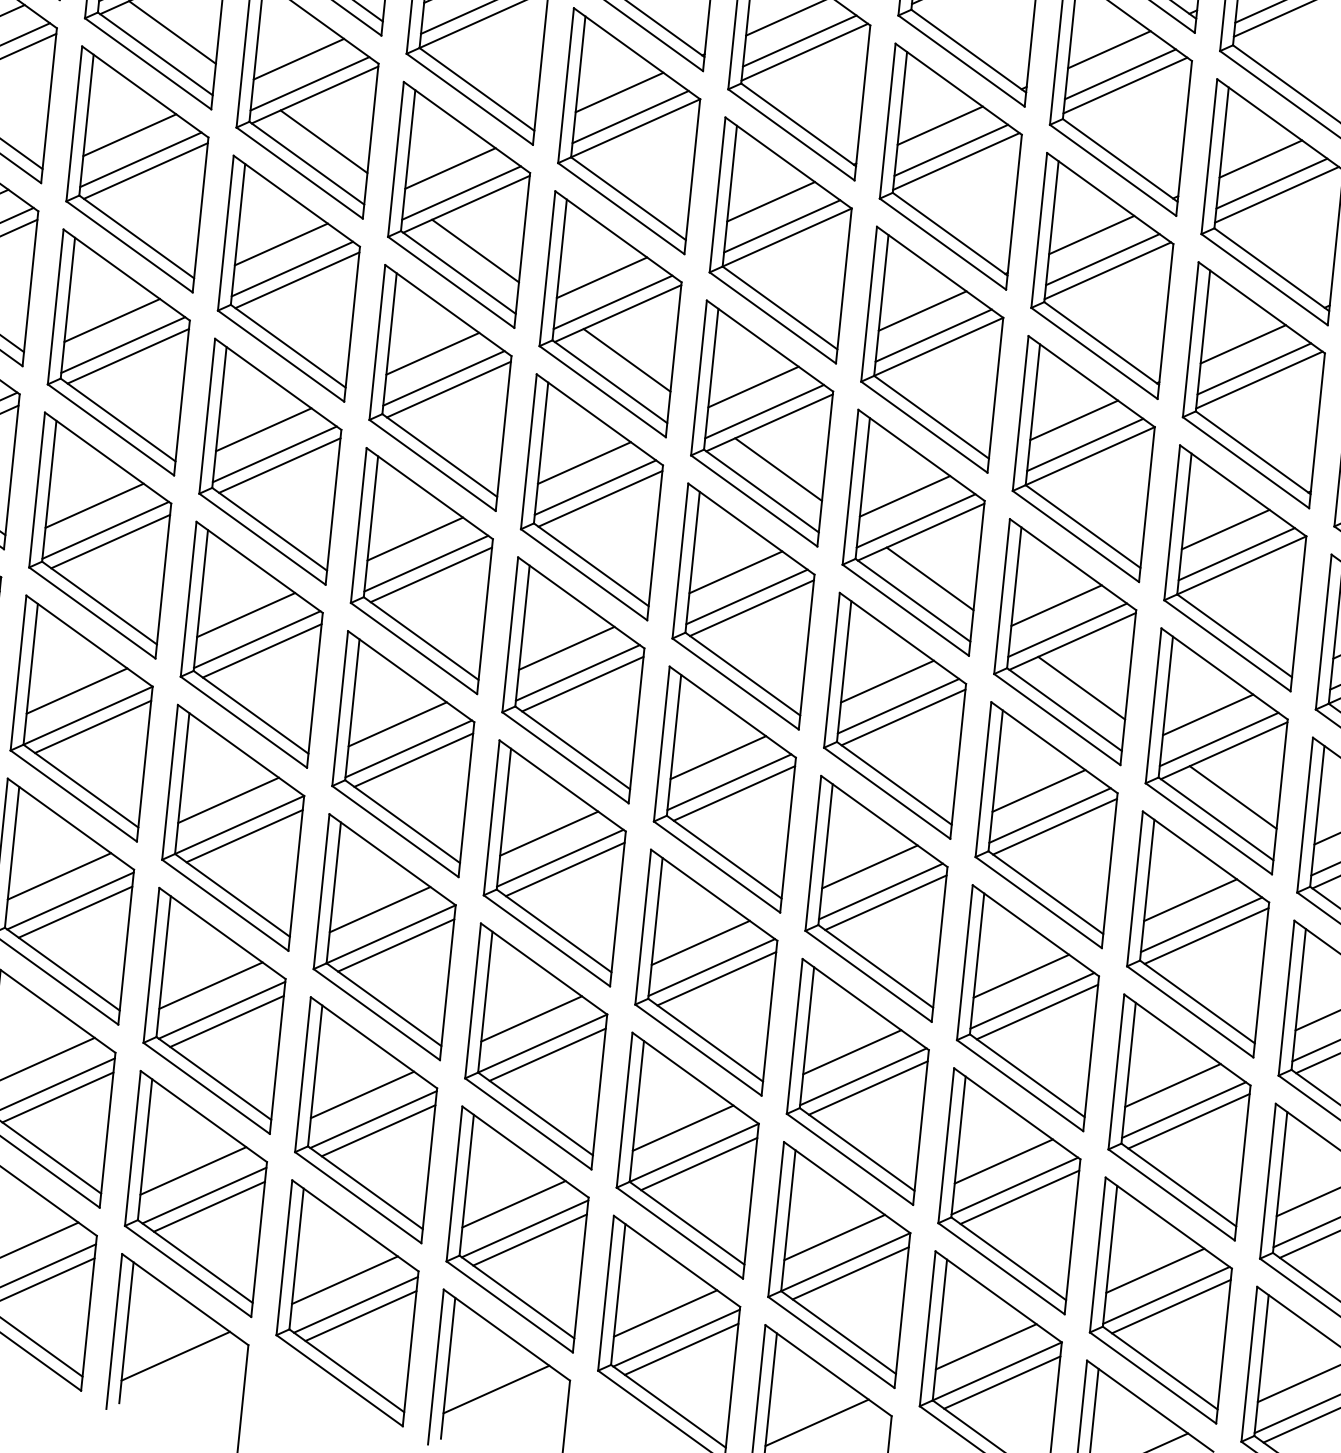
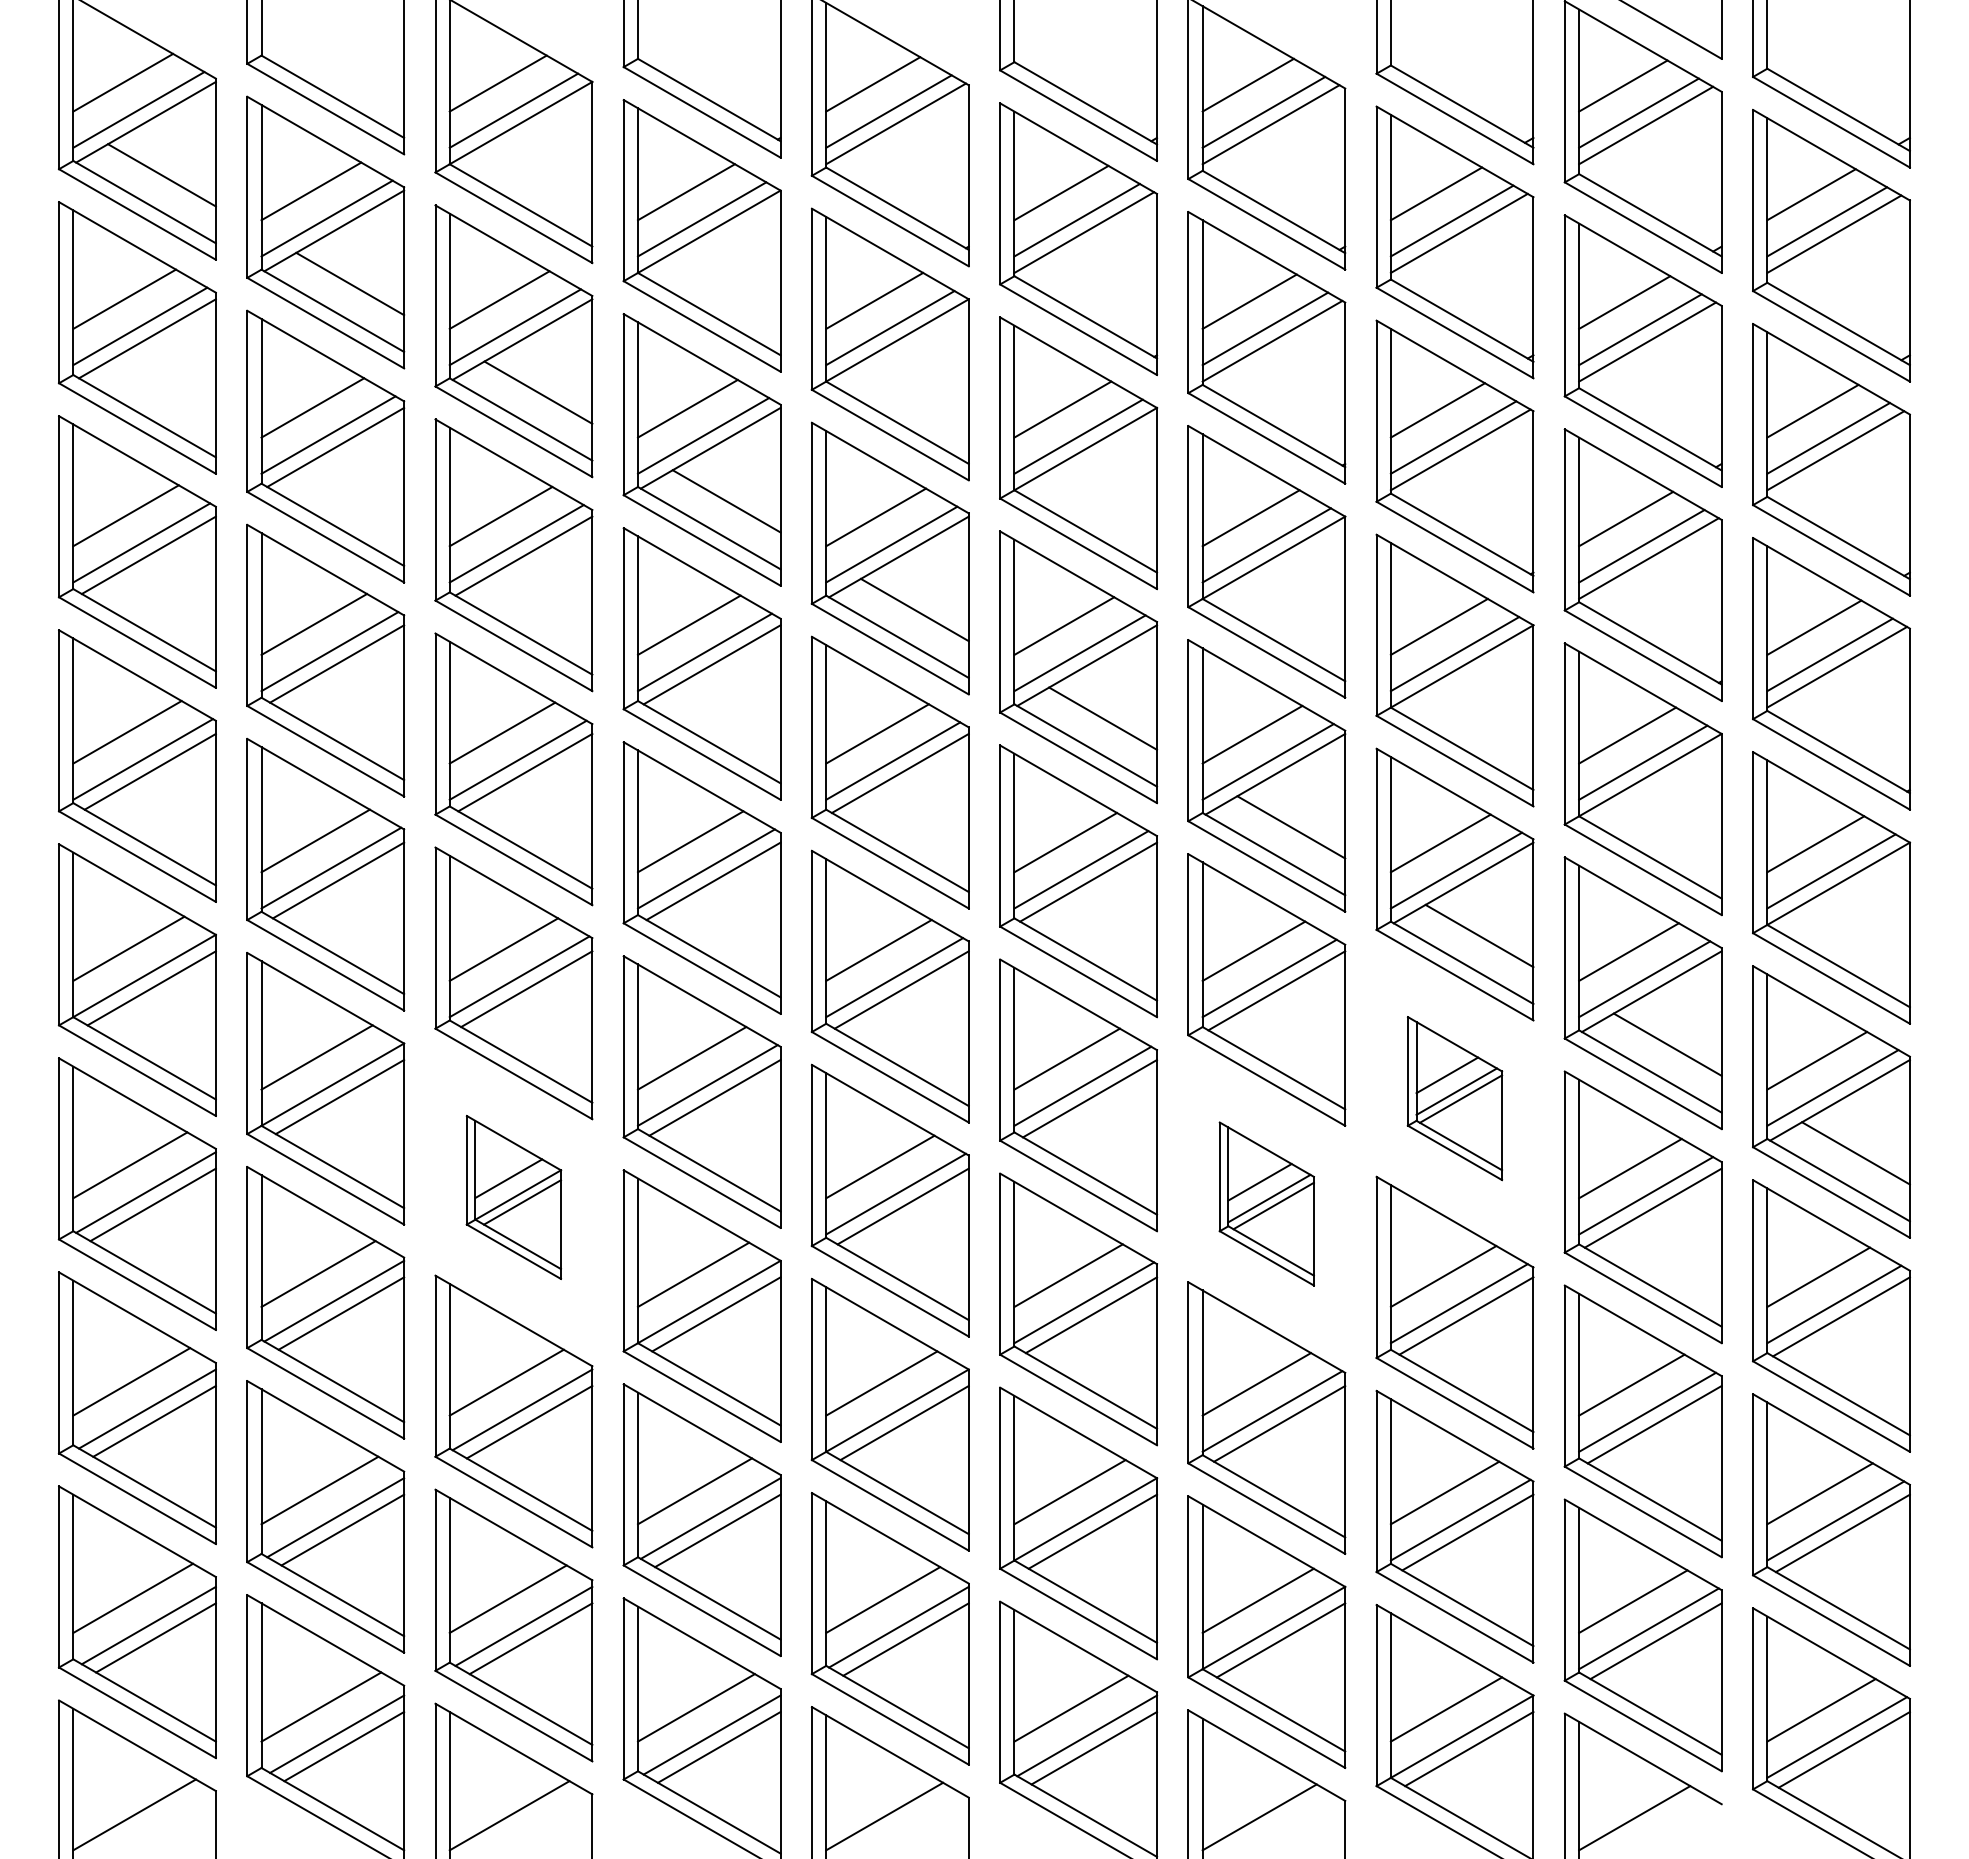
part: (1046, 824) -> (1454, 1098), size x0.6
part: (232, 827) -> (513, 1197), size x0.6
part: (876, 898) -> (1266, 1203), size x0.6

